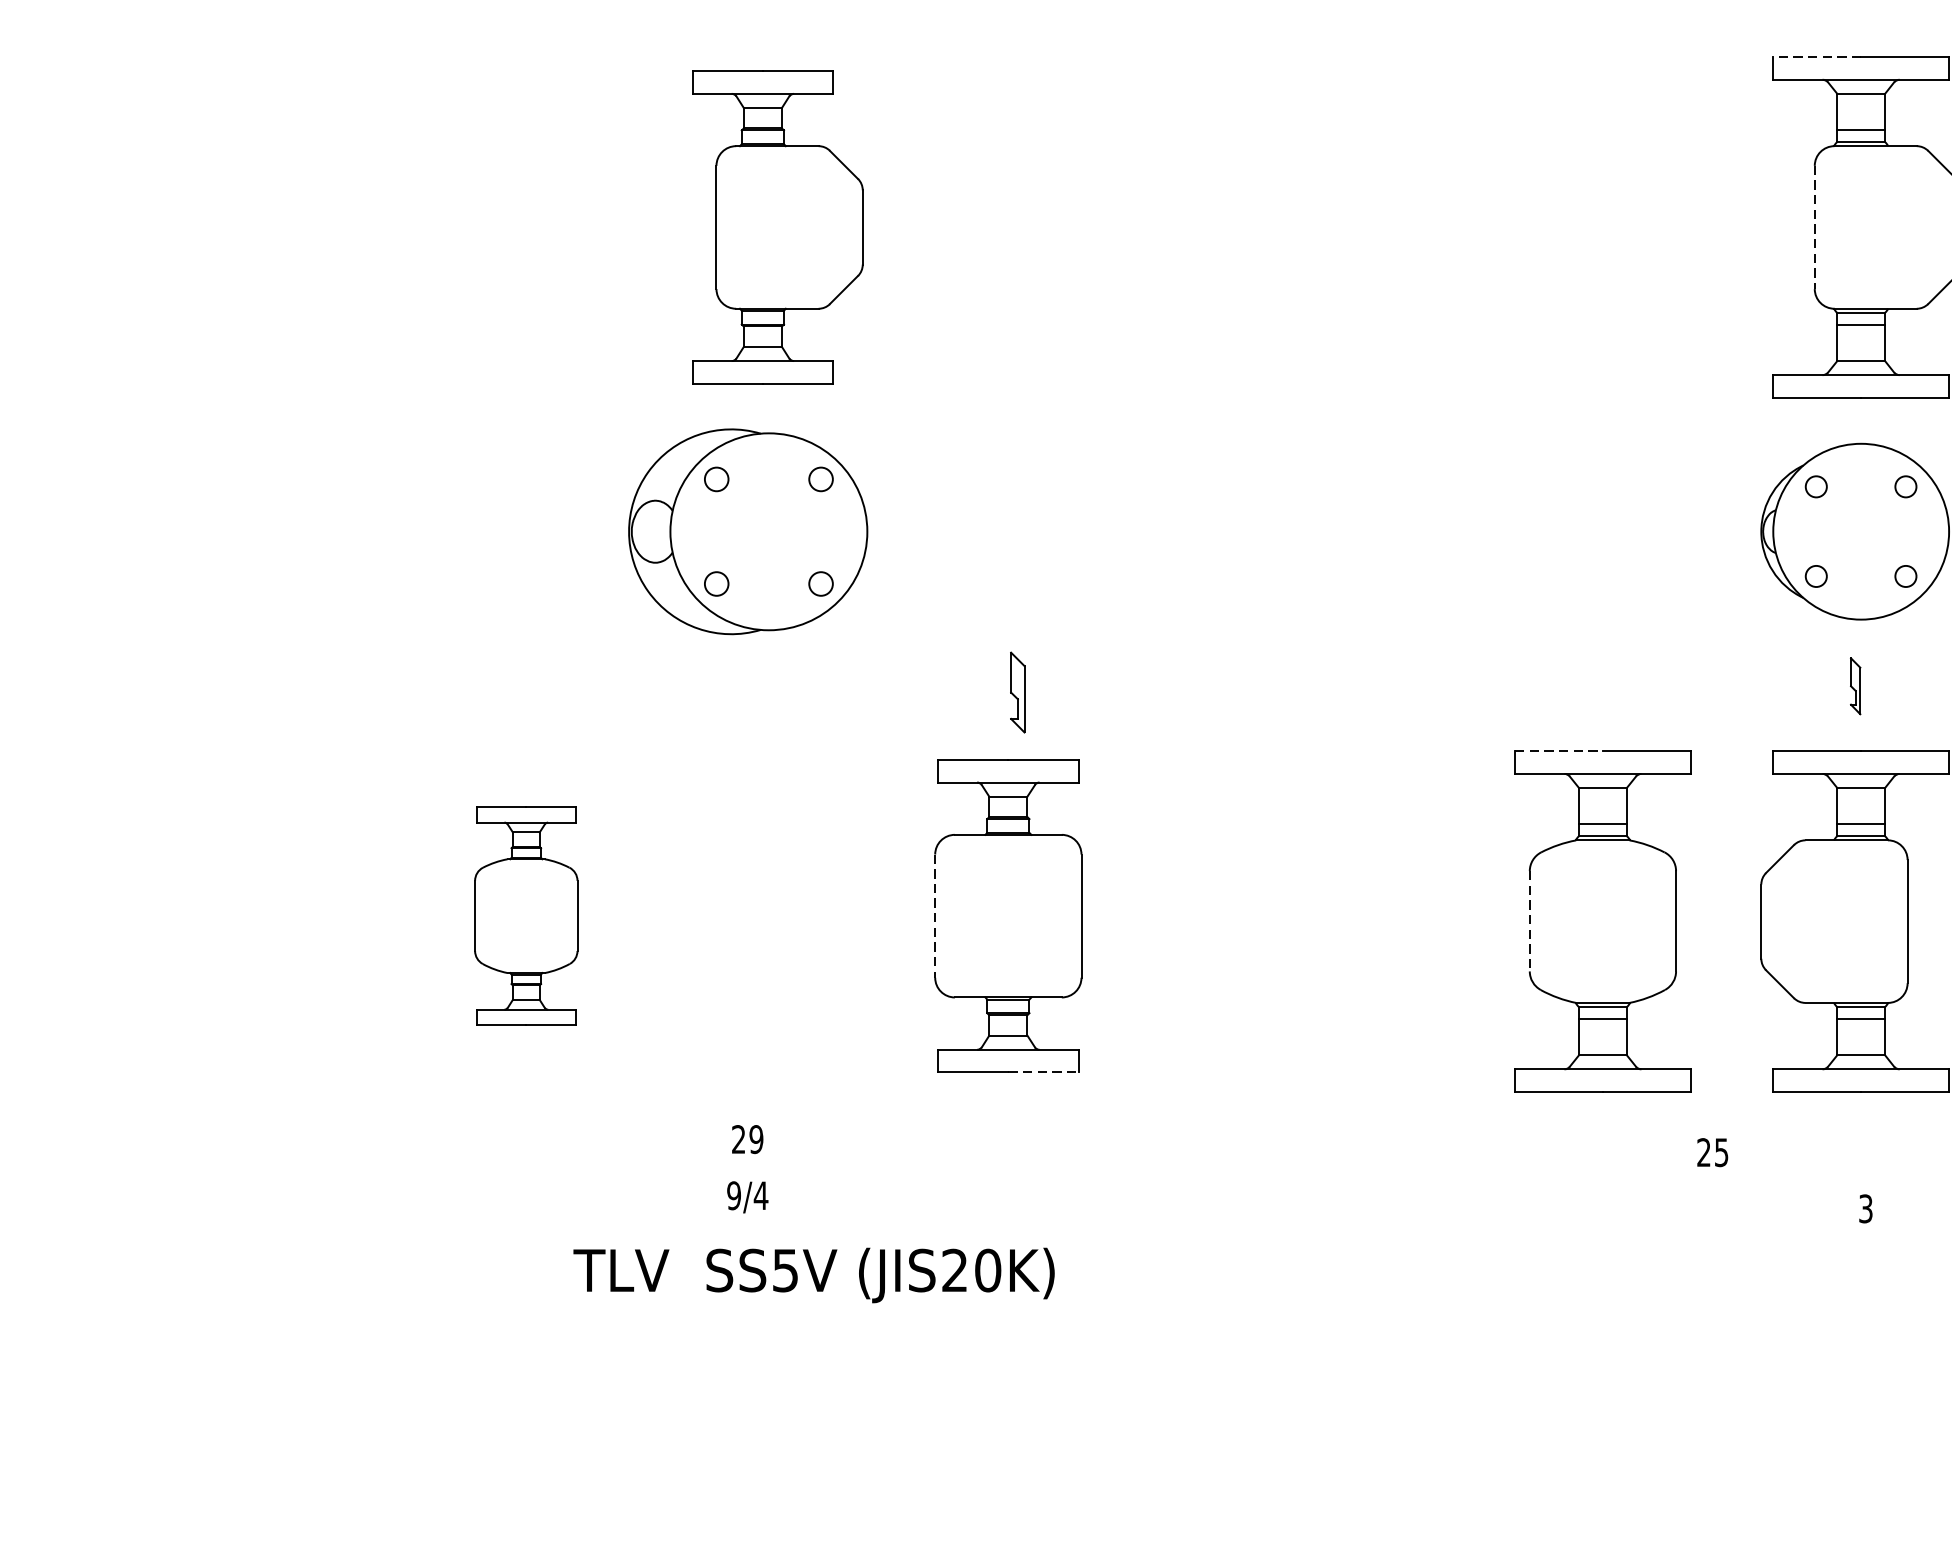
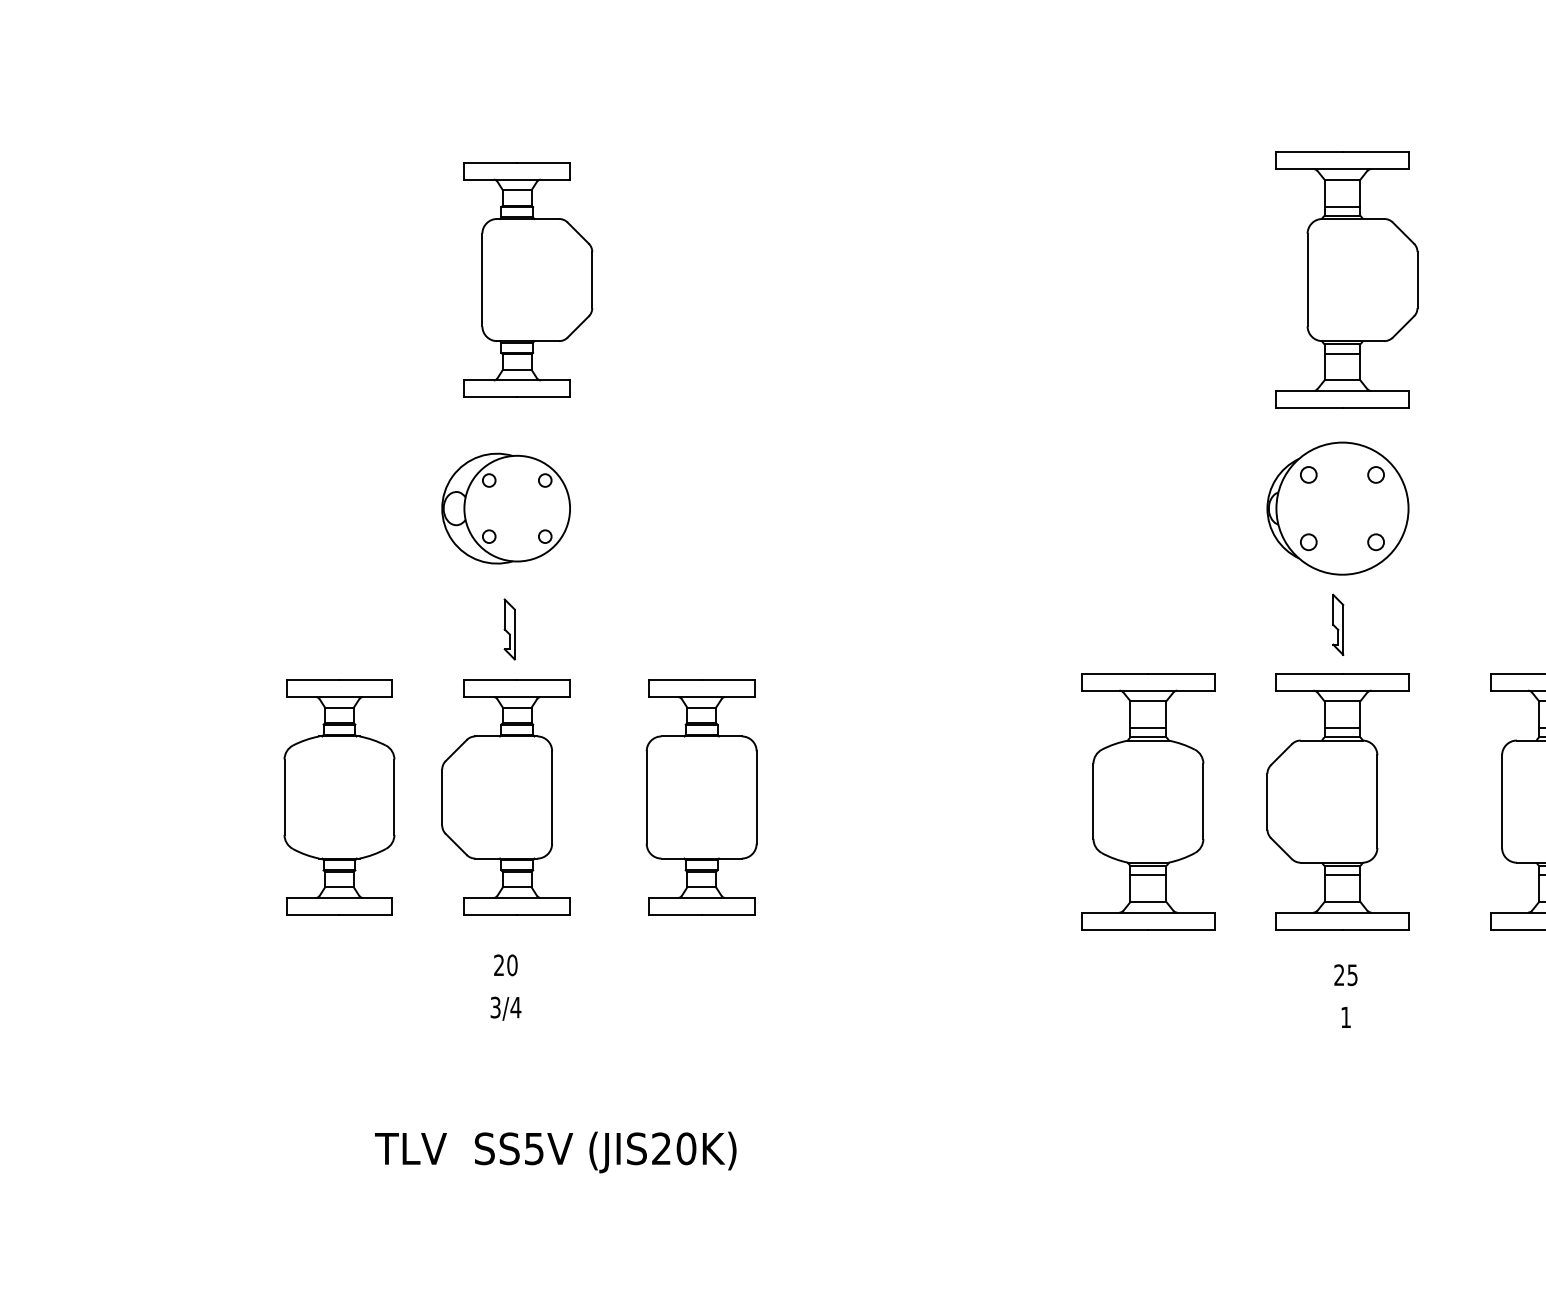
line: (1815, 57) -> (1308, 152), dashed -> solid
line: (1814, 228) -> (1307, 280), dashed -> solid
part: (747, 531) -> (505, 508), size x0.71
part: (1855, 685) -> (1338, 624), size x1.43
part: (1017, 692) -> (509, 629), moved
line: (1559, 751) -> (1115, 673), dashed -> solid
part: (526, 916) -> (339, 797), size x1.43
part: (747, 916) -> (505, 797), added
line: (934, 917) -> (646, 798), dashed -> solid
line: (1529, 921) -> (1093, 801), dashed -> solid
line: (1044, 1071) -> (728, 914), dashed -> solid
text: (756, 1139) -> (512, 965), 29 -> 20
text: (1712, 1153) -> (1345, 975), moved
text: (733, 1195) -> (495, 1007), 9/4 -> 3/4
text: (1865, 1208) -> (1345, 1017), 3 -> 1
text: (813, 1275) -> (555, 1152), moved

